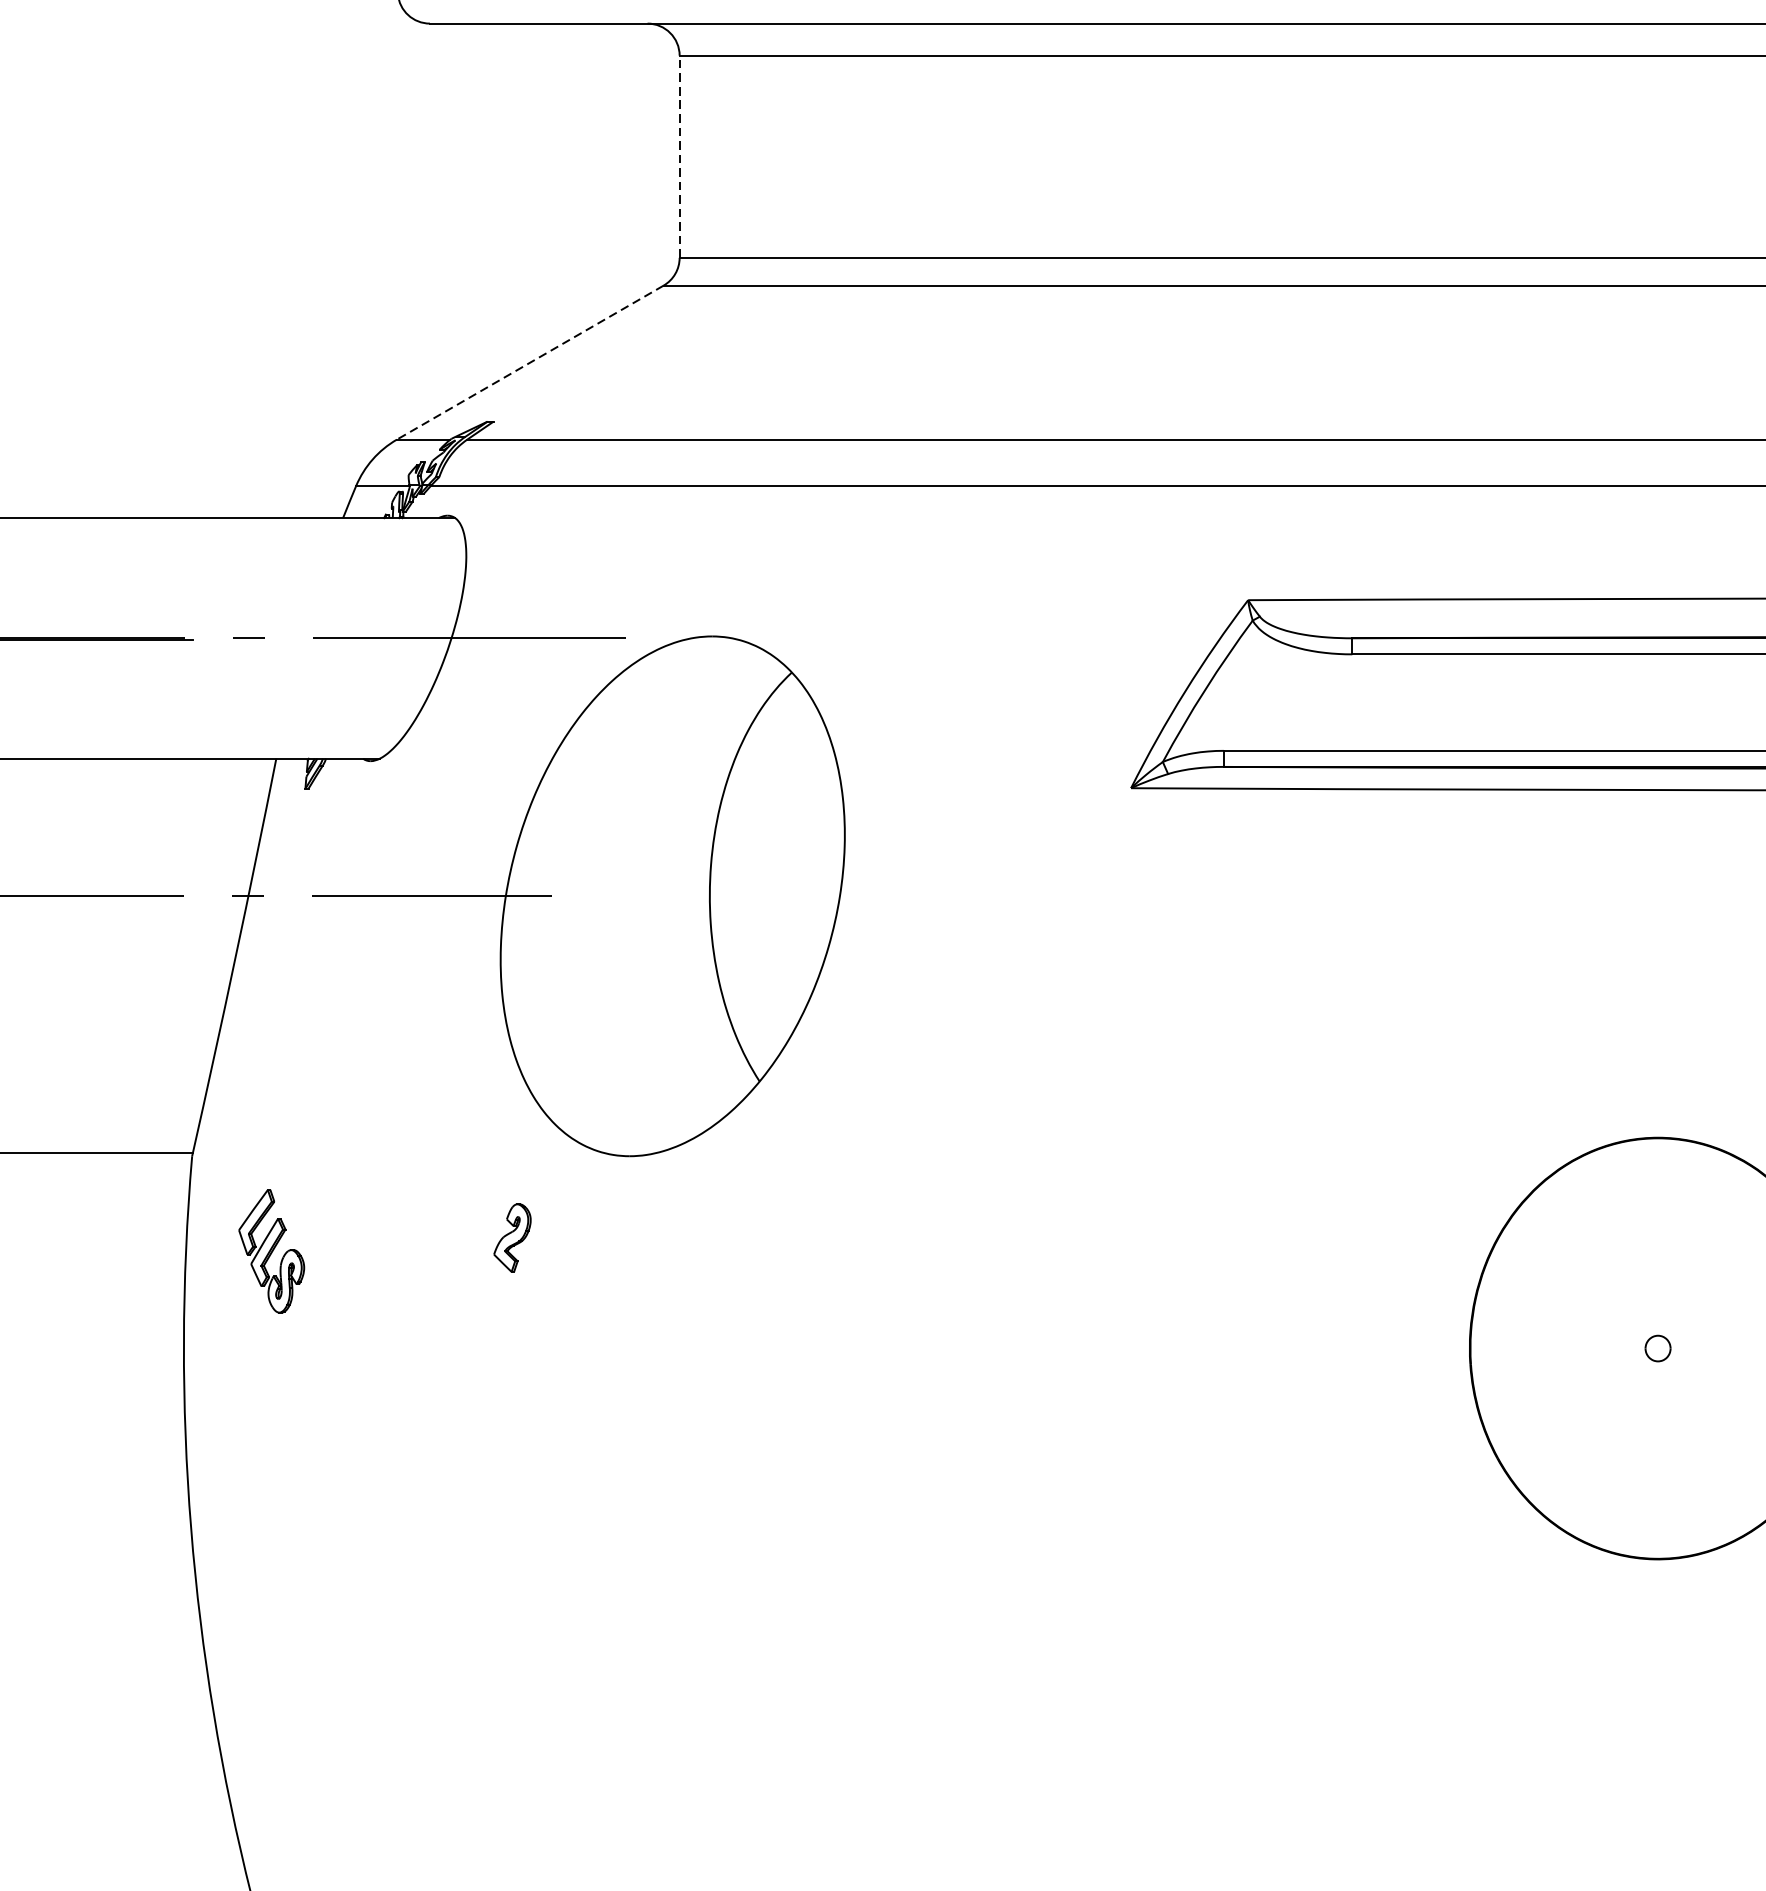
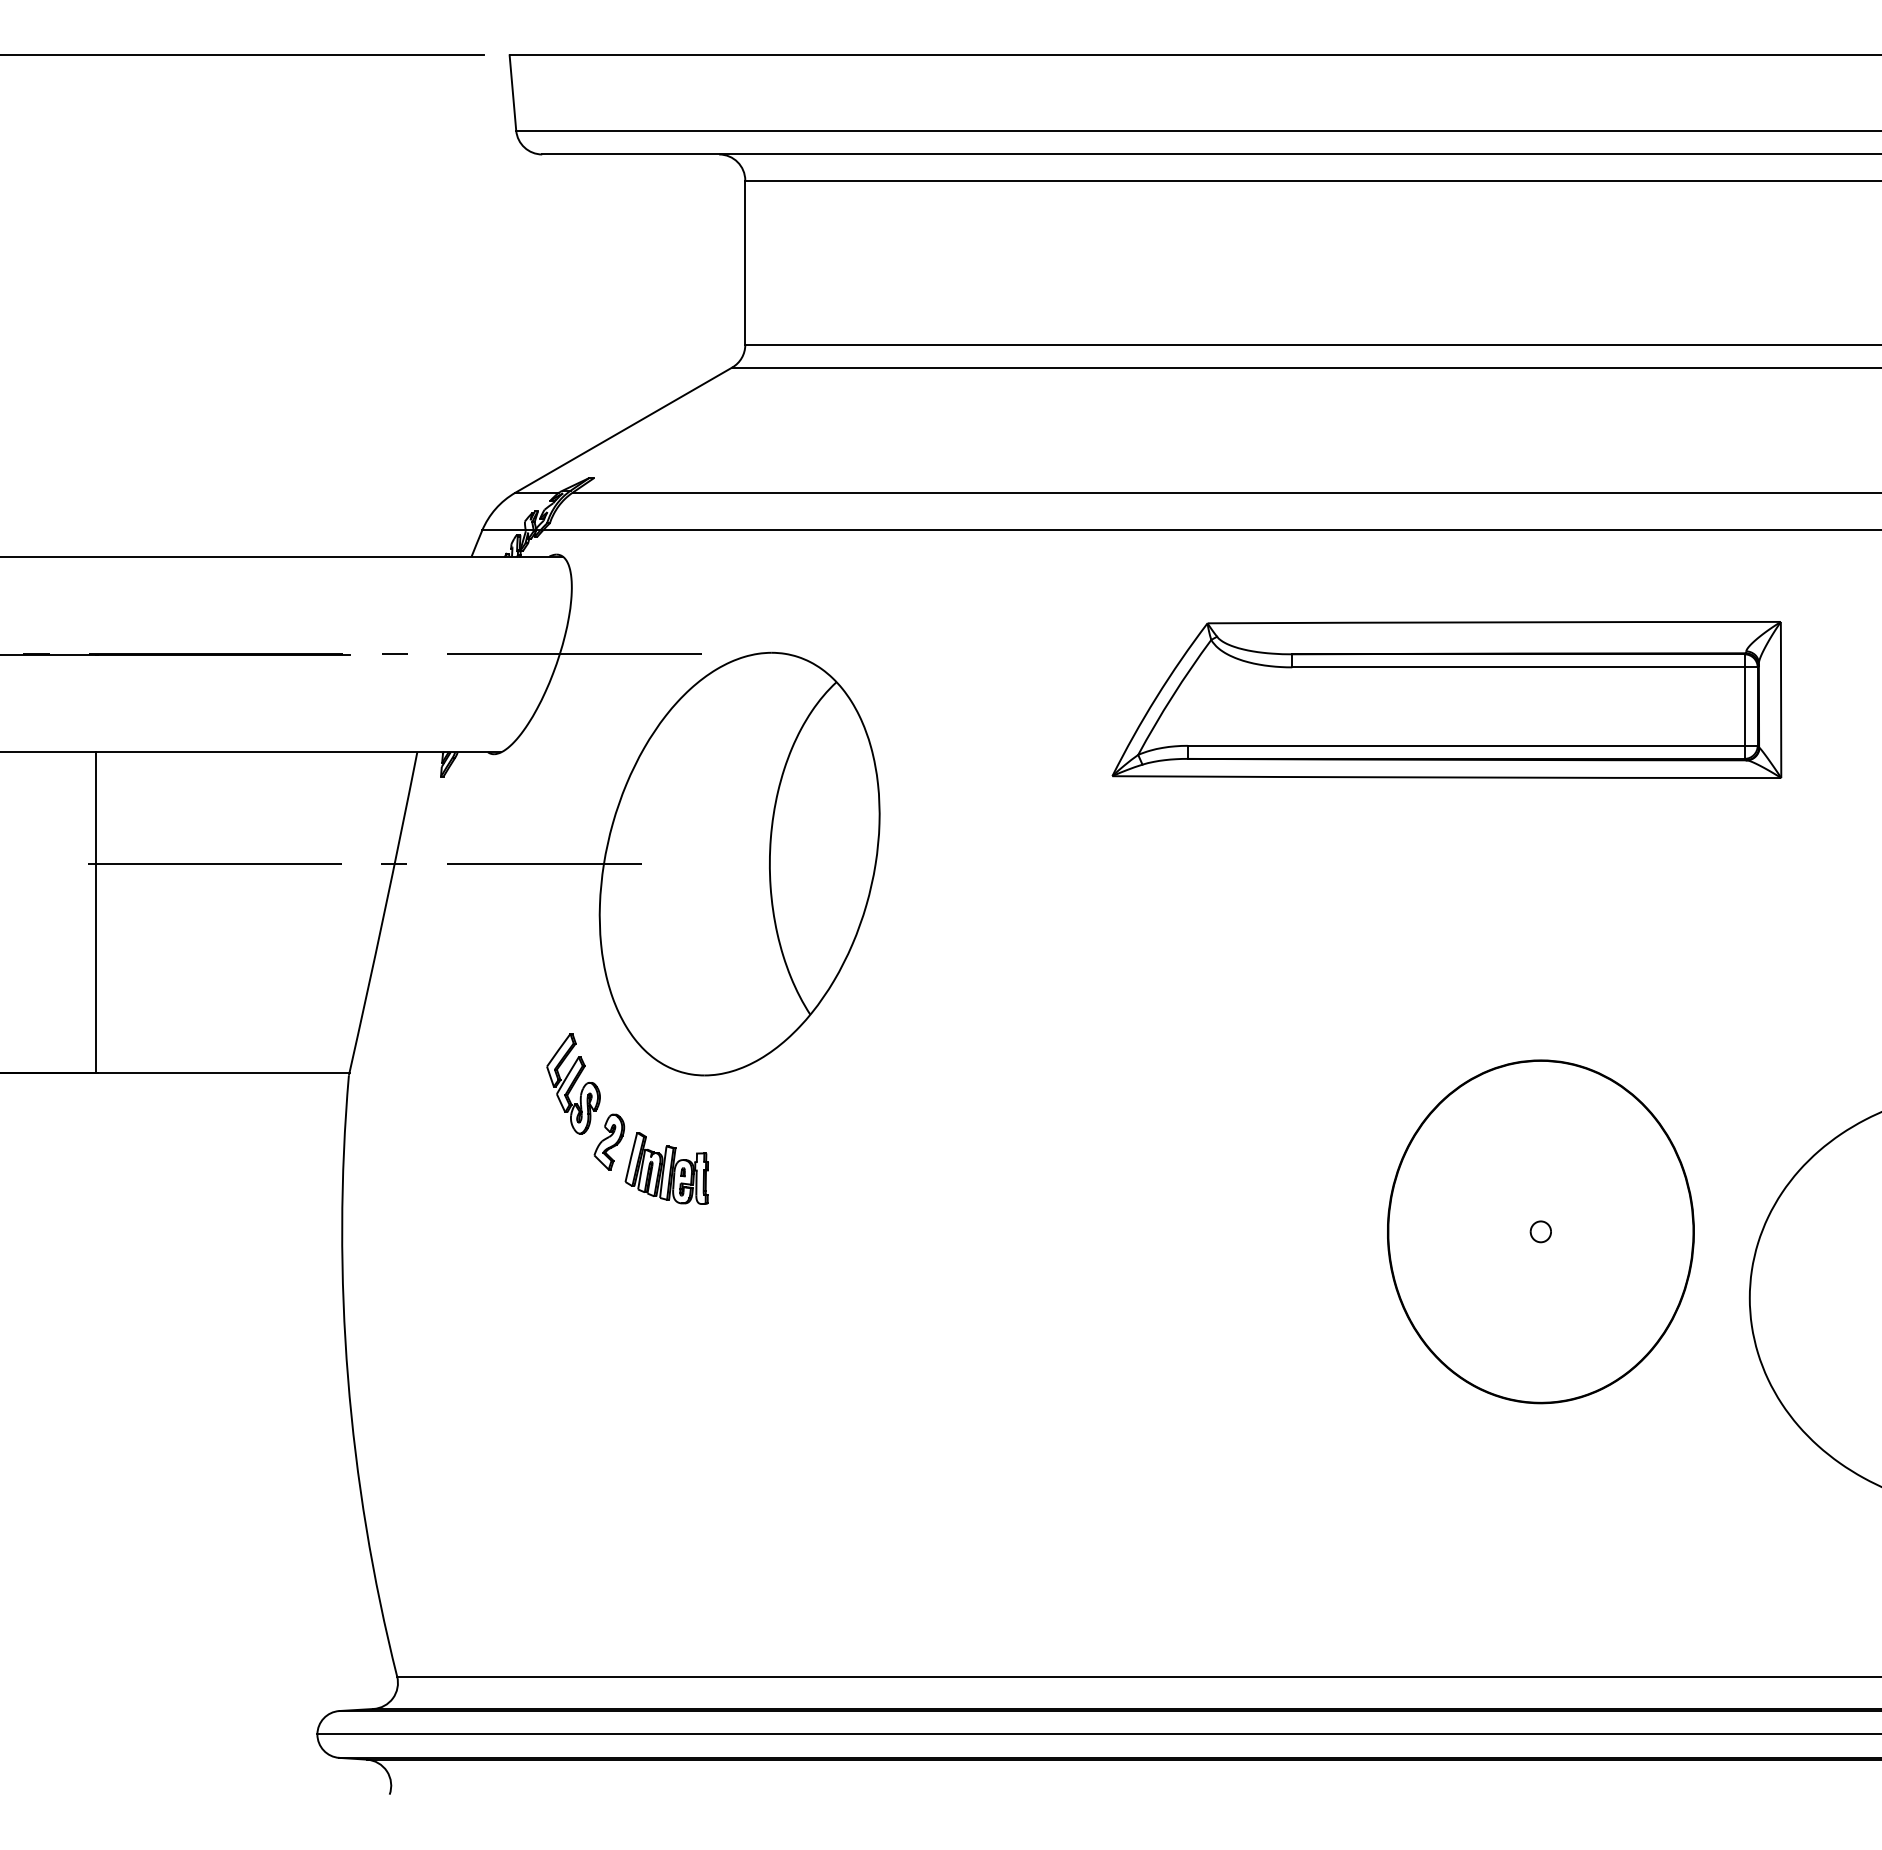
line: (679, 156) -> (745, 262), dashed -> solid
line: (529, 363) -> (623, 430), dashed -> solid
part: (271, 1250) -> (573, 1083), moved
part: (582, 1270) -> (666, 1168), added

